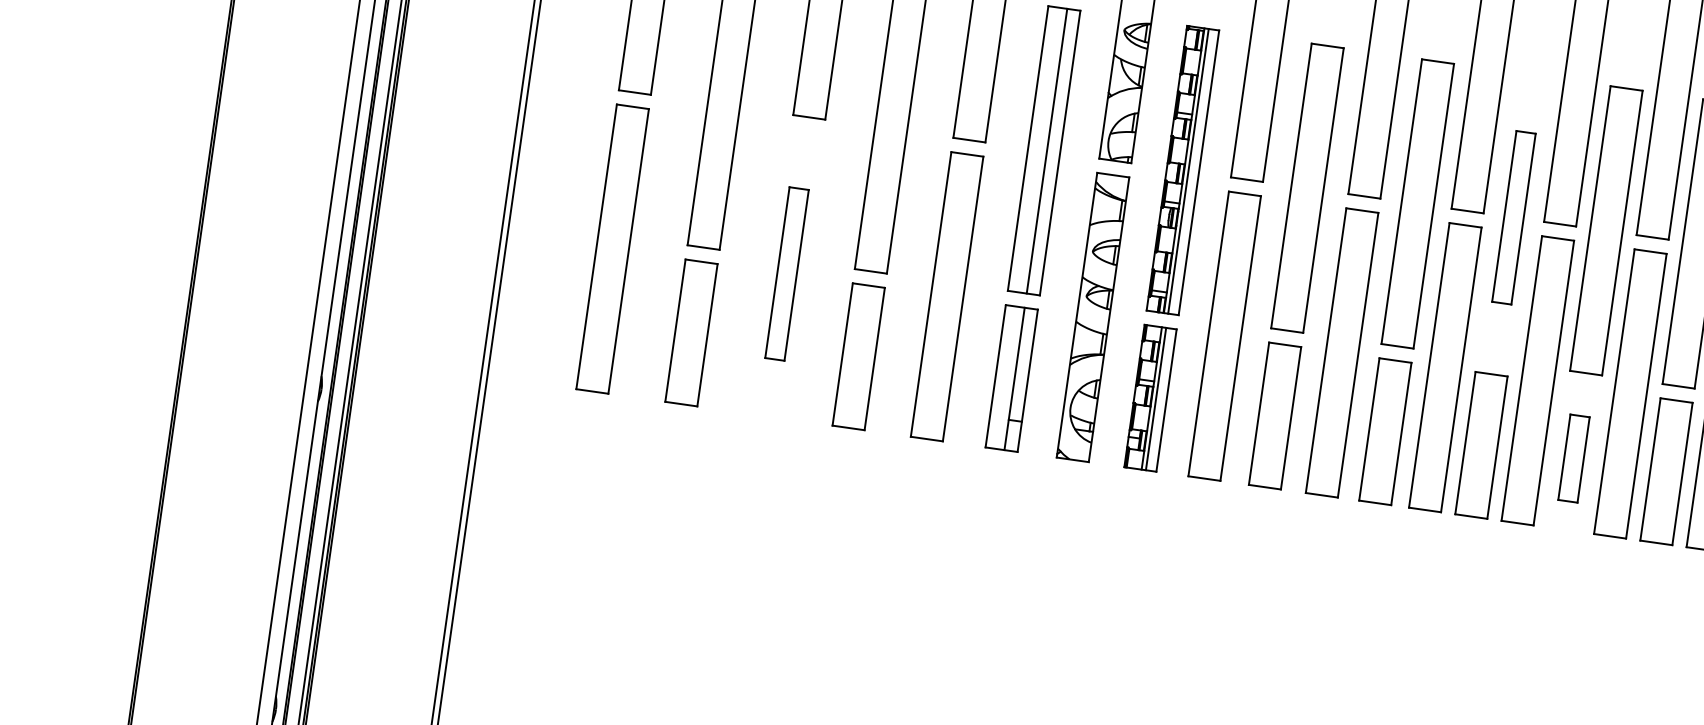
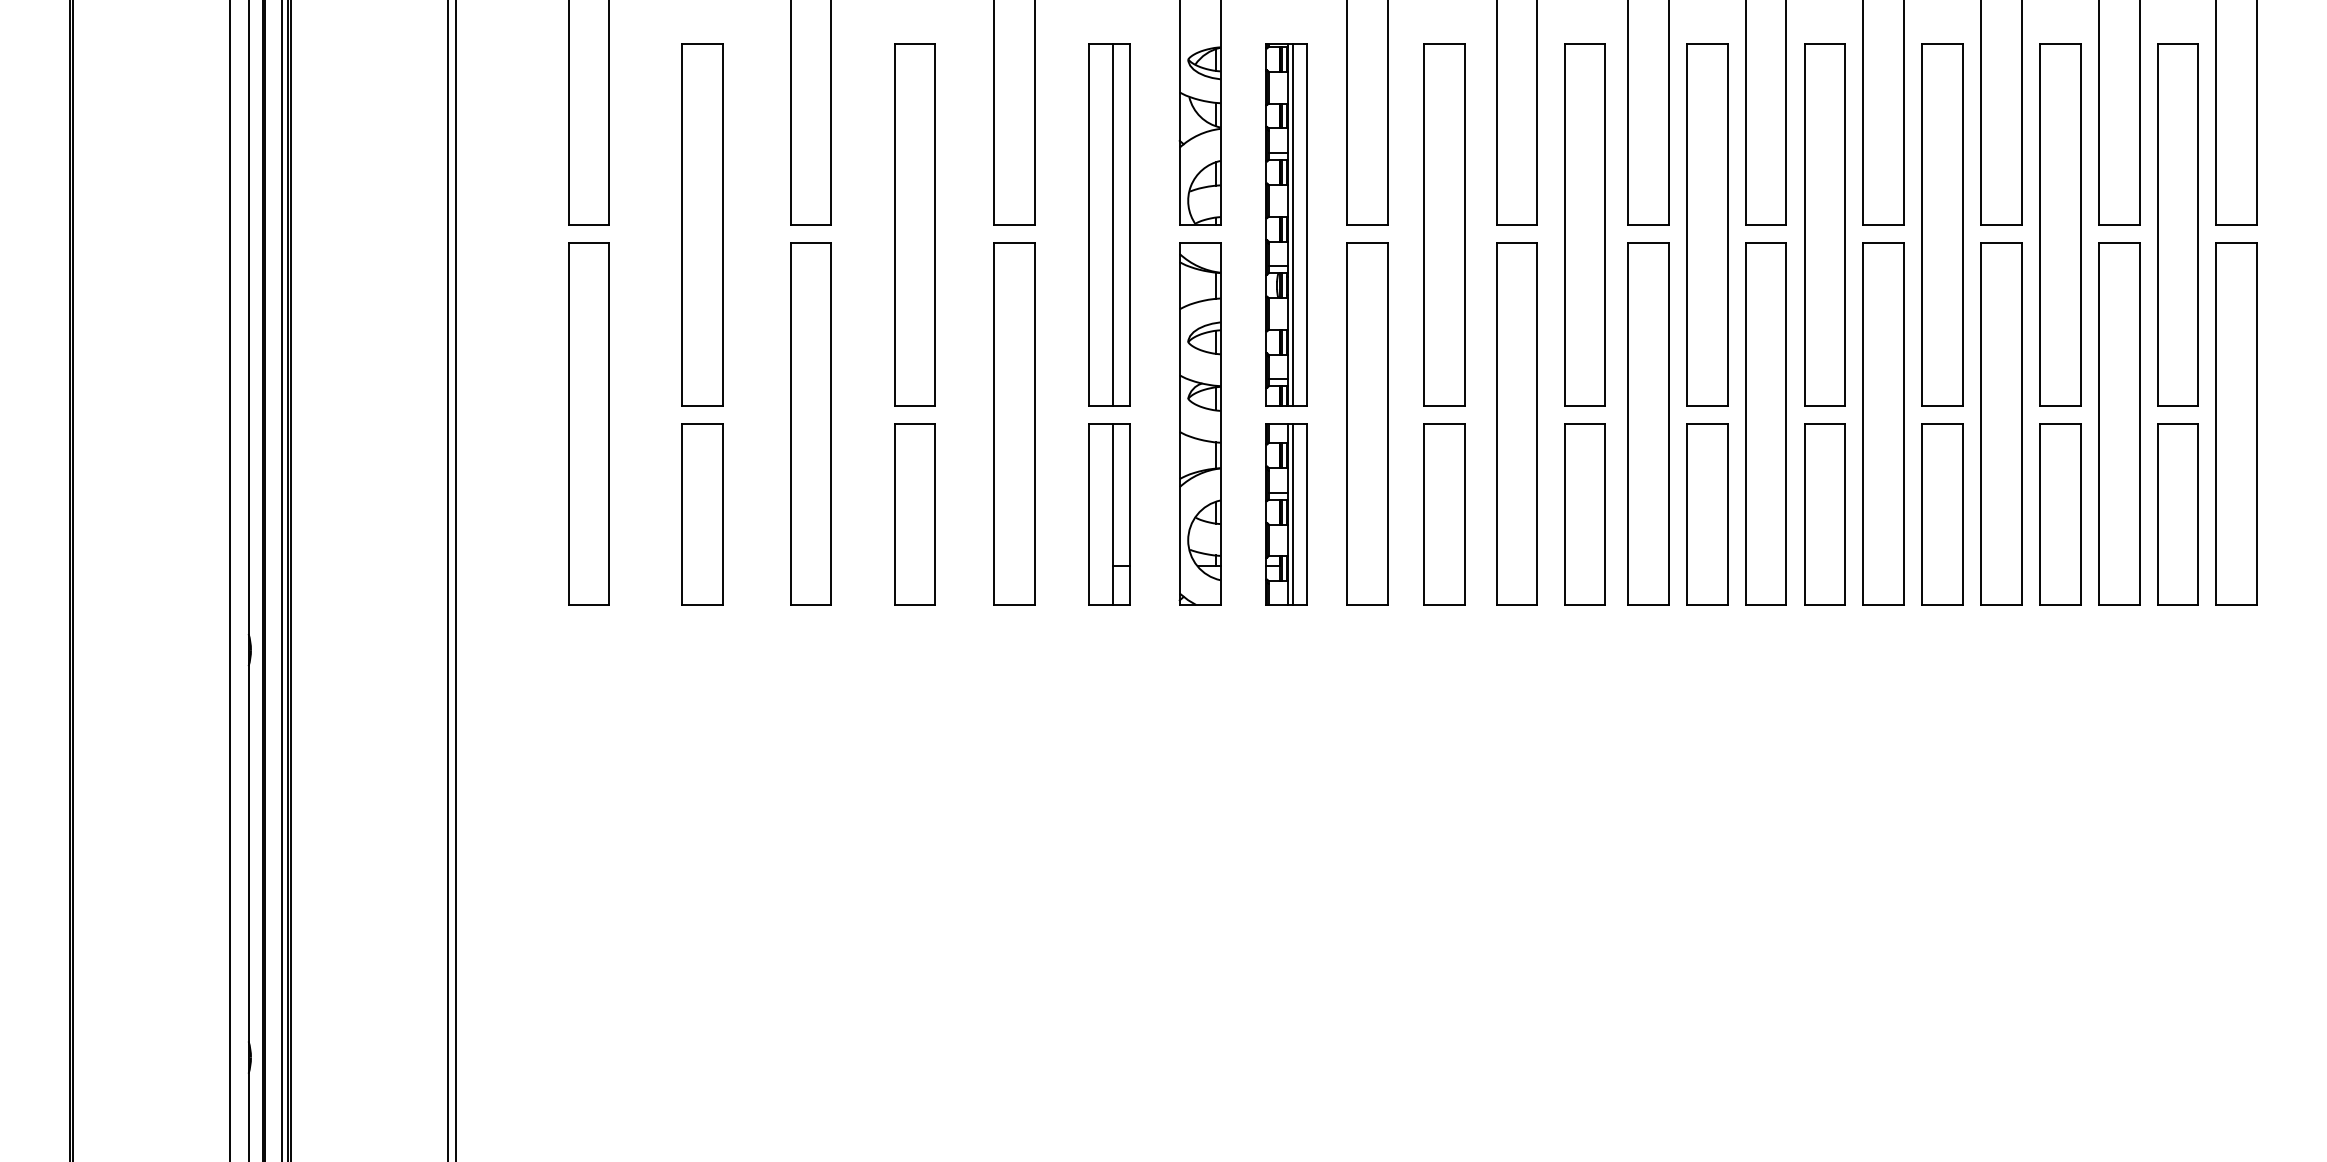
part: (1514, 217) -> (1707, 224), size x1.67
part: (786, 273) -> (810, 423), size x1.67
part: (1573, 458) -> (1824, 514), size x1.67

